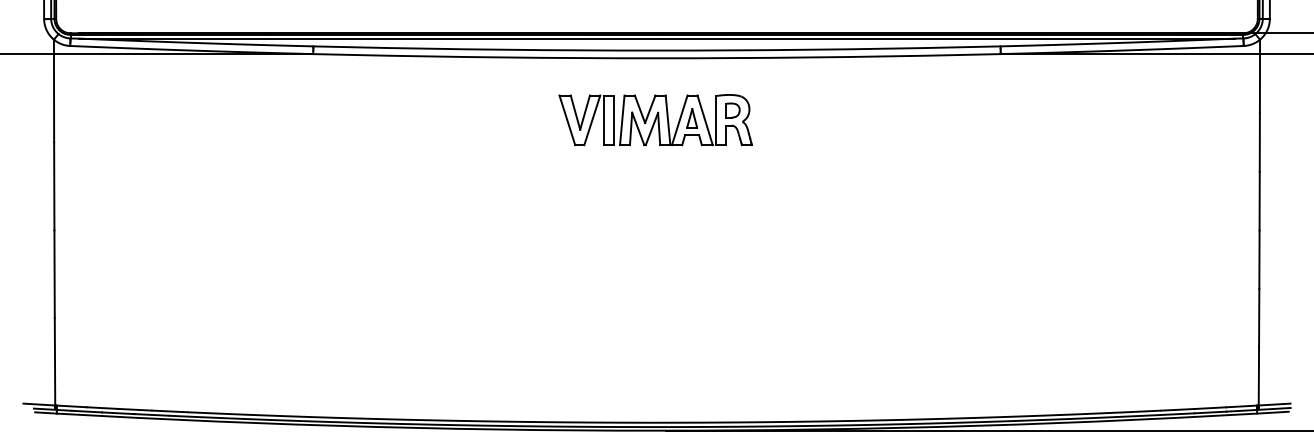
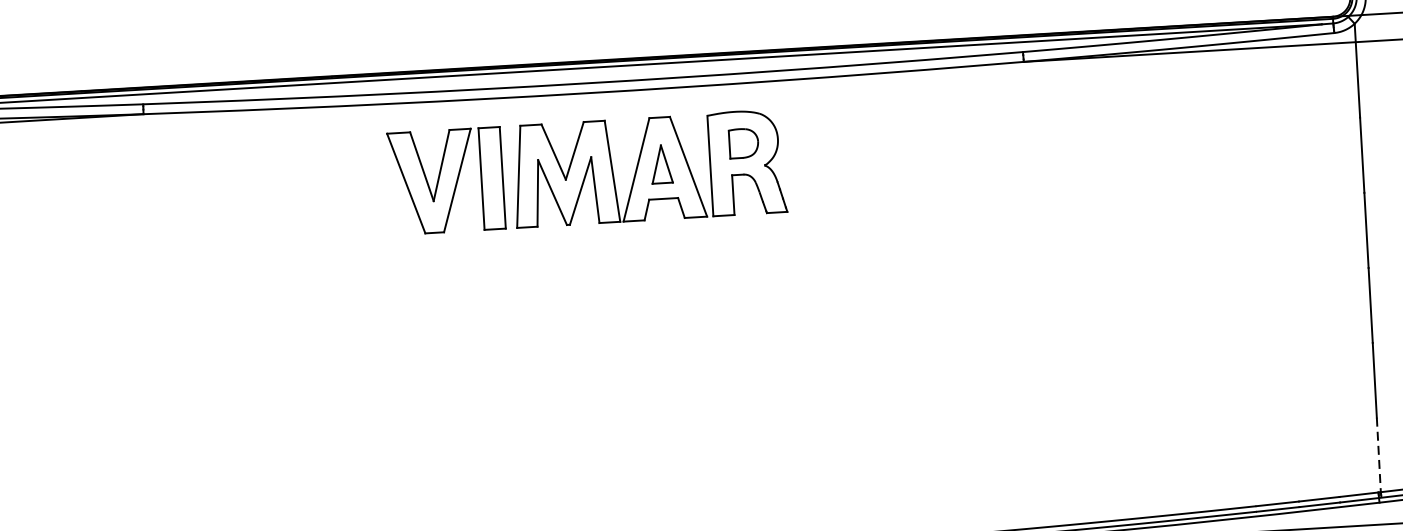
part: (655, 120) -> (586, 173), size x1.6
line: (1258, 376) -> (1378, 455), solid -> dashed

